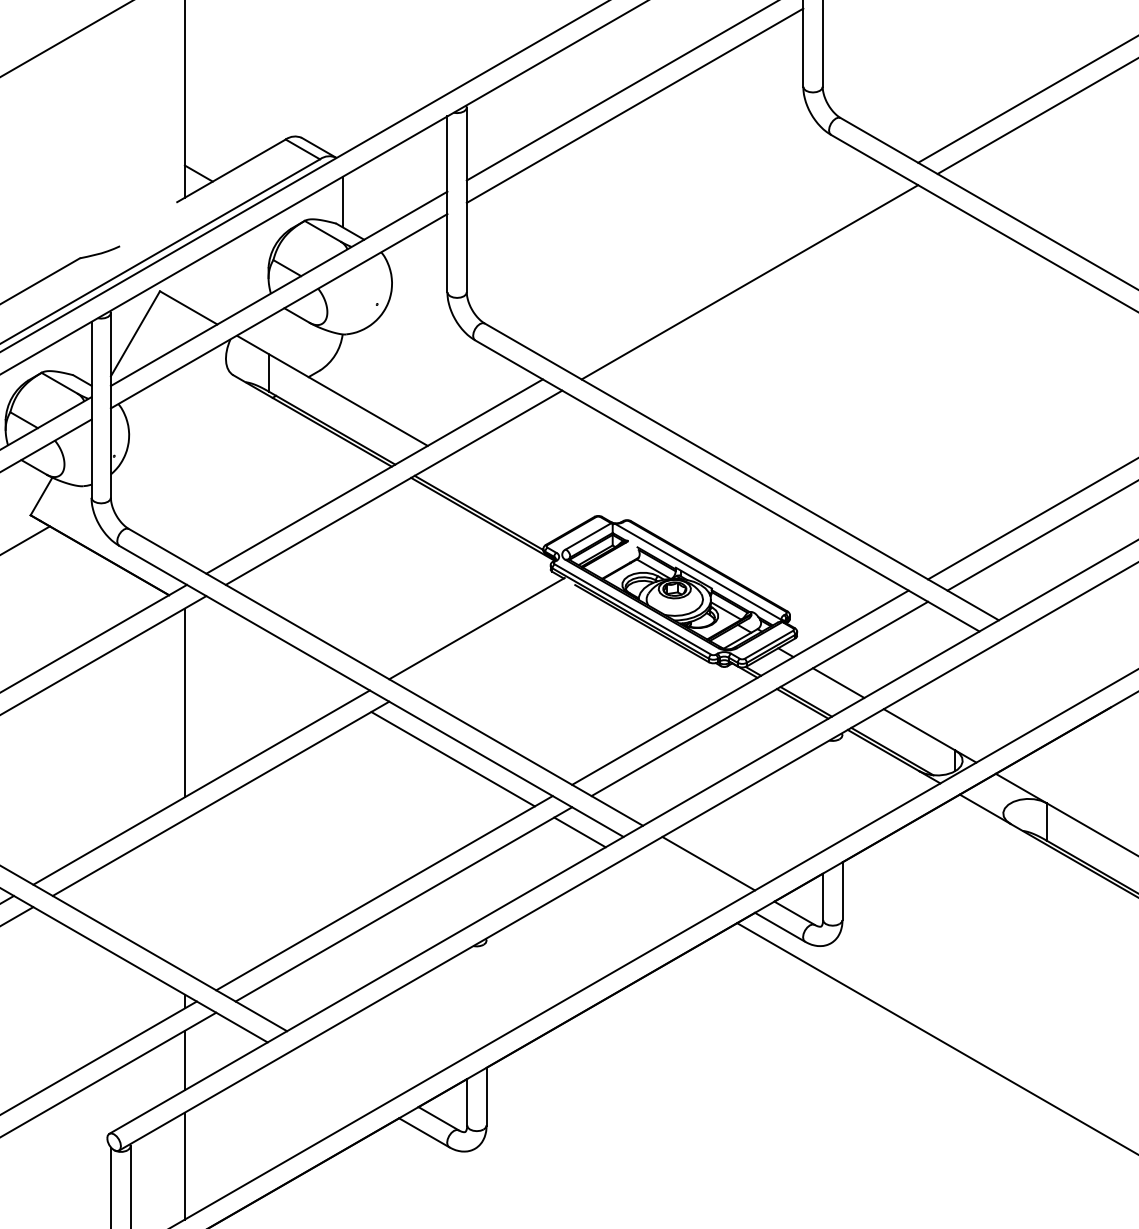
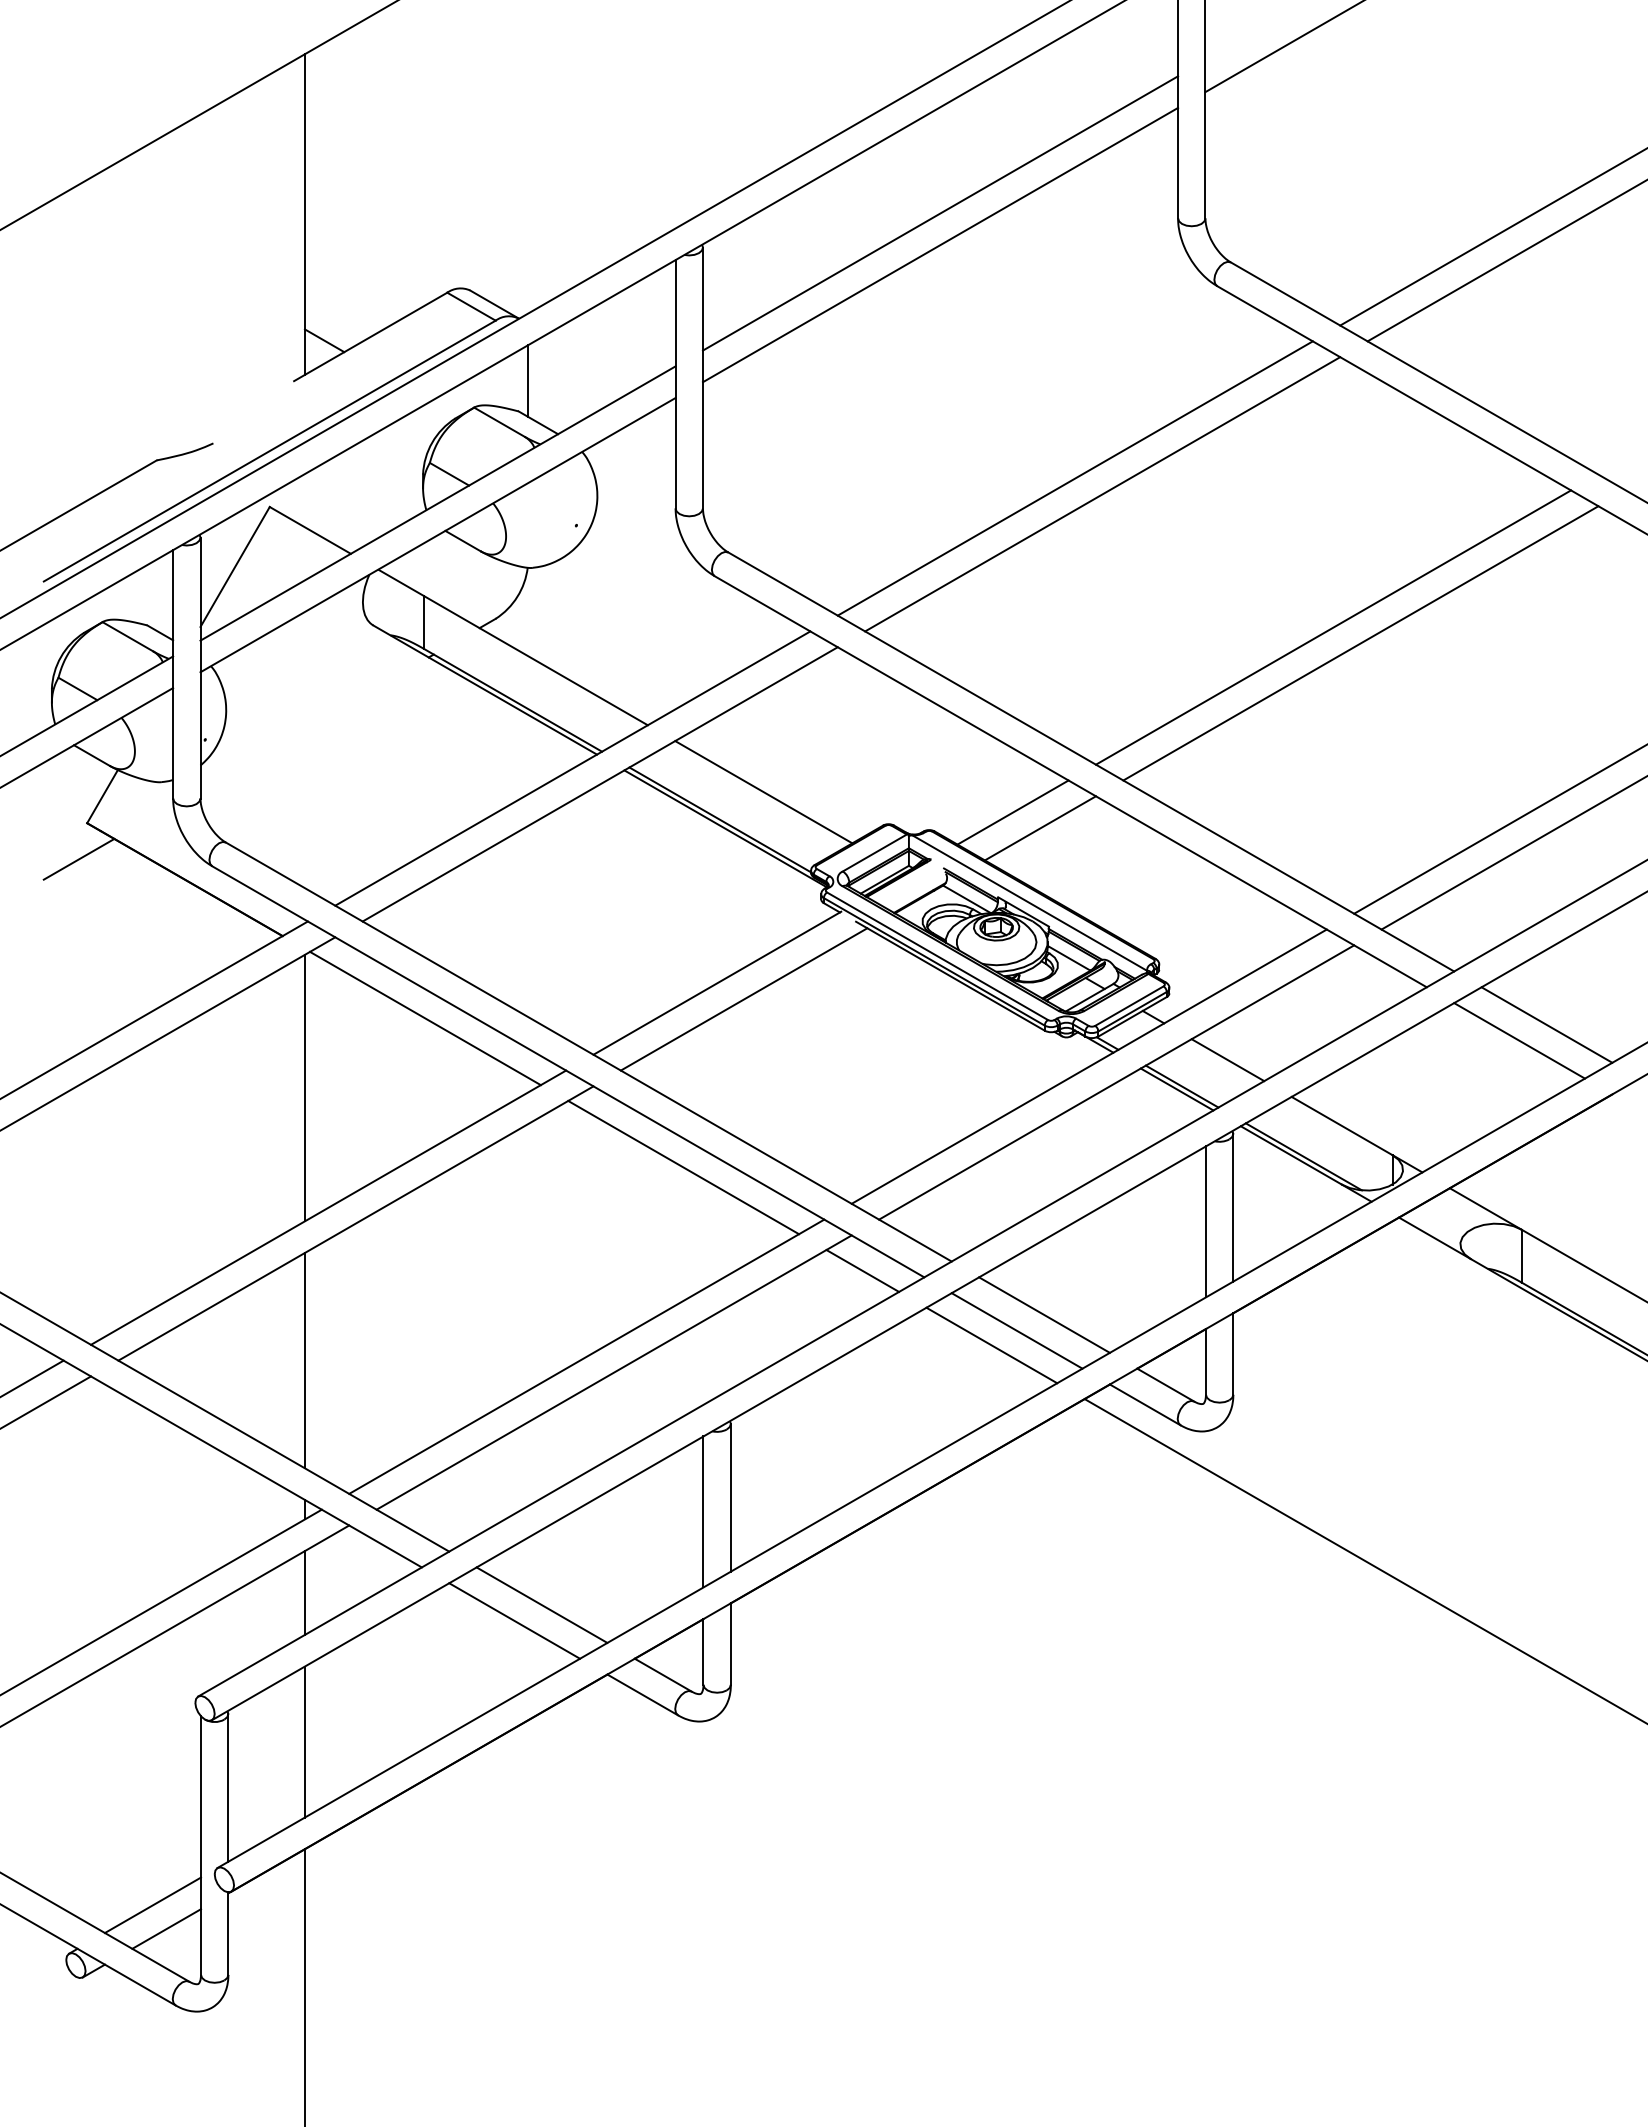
line: (729, 271) -> (1074, 478), added
line: (913, 376) -> (1333, 627), added
line: (932, 387) -> (1360, 643), added
line: (509, 493) -> (763, 792), added
line: (686, 507) -> (1012, 812), added
line: (705, 519) -> (1039, 828), added
line: (495, 640) -> (743, 999), added
line: (270, 653) -> (425, 1018), added
line: (1064, 657) -> (1546, 1024), added
line: (1045, 669) -> (1519, 1040), added
line: (842, 787) -> (1233, 1207), added
line: (822, 797) -> (1205, 1221), added
line: (688, 874) -> (1016, 1330), added
line: (671, 885) -> (991, 1345), added
line: (184, 895) -> (304, 1360), added
line: (486, 992) -> (730, 1497), added
line: (467, 1002) -> (703, 1511), added
line: (352, 1068) -> (541, 1604), added
line: (333, 1080) -> (514, 1620), added

